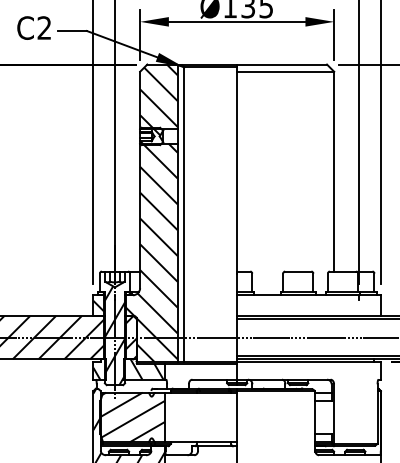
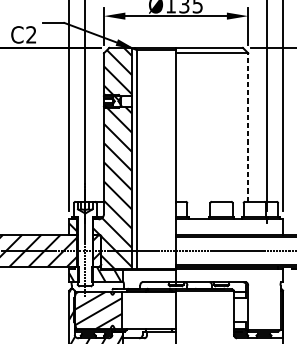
text: (33, 27) -> (23, 34), moved
line: (334, 171) -> (248, 127), solid -> dashed
hatch: (114, 335) -> (84, 249), removed

